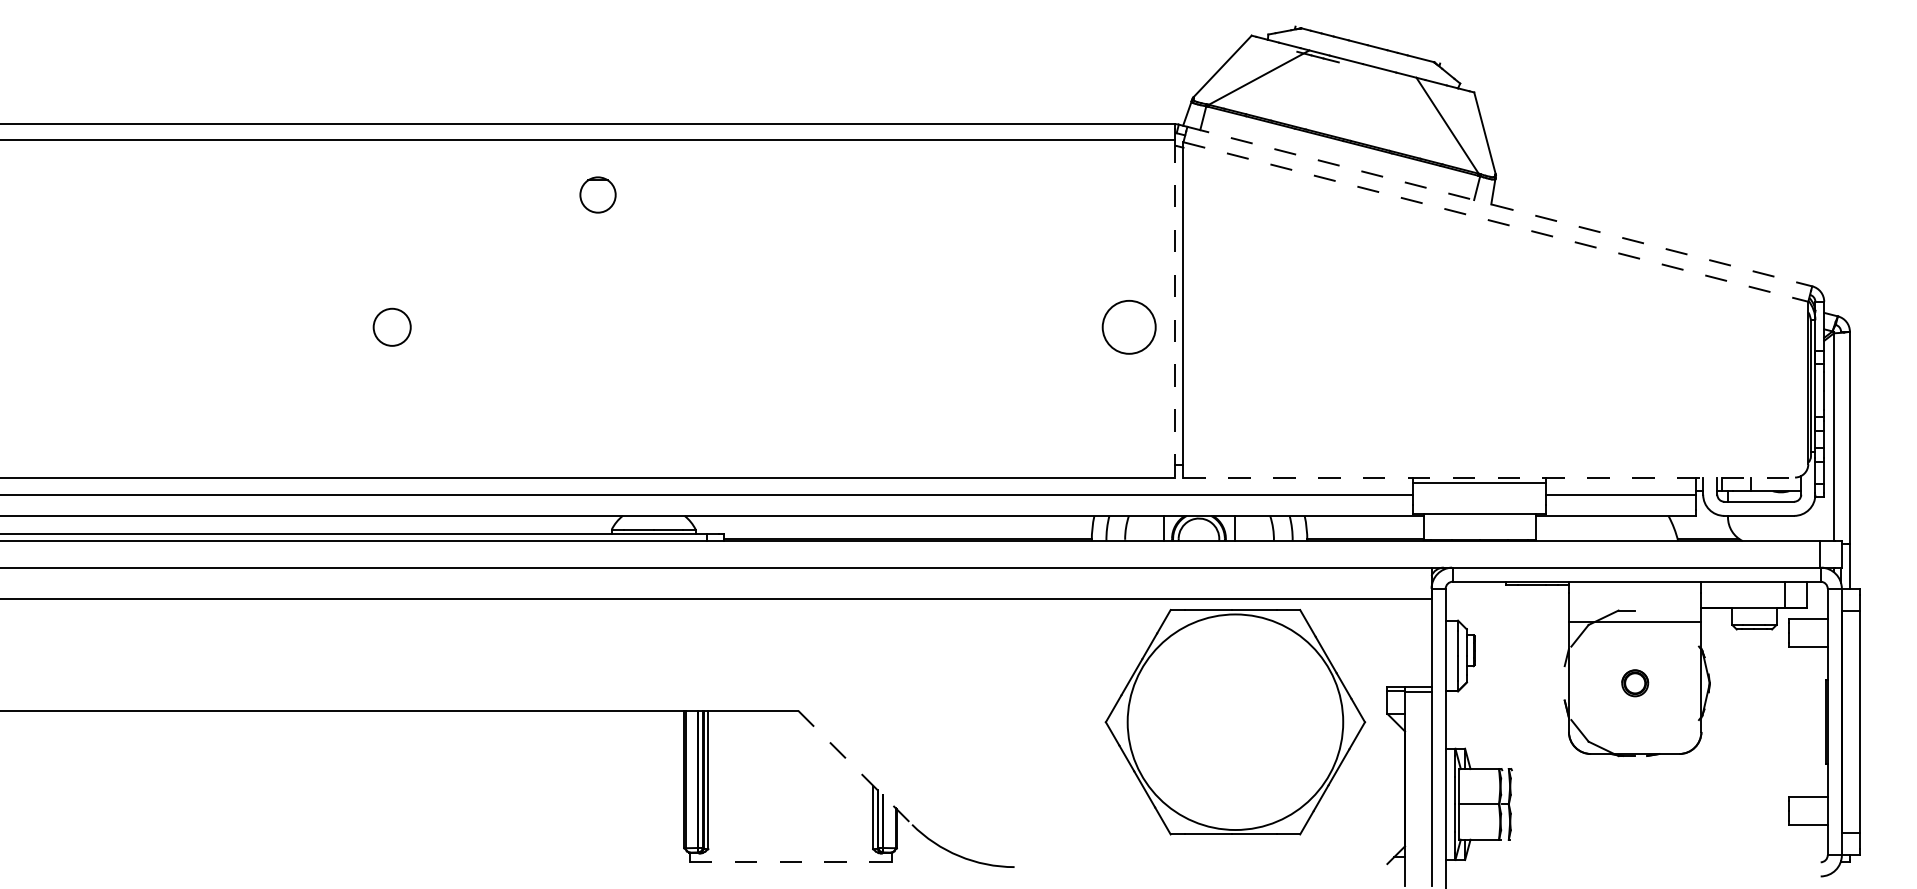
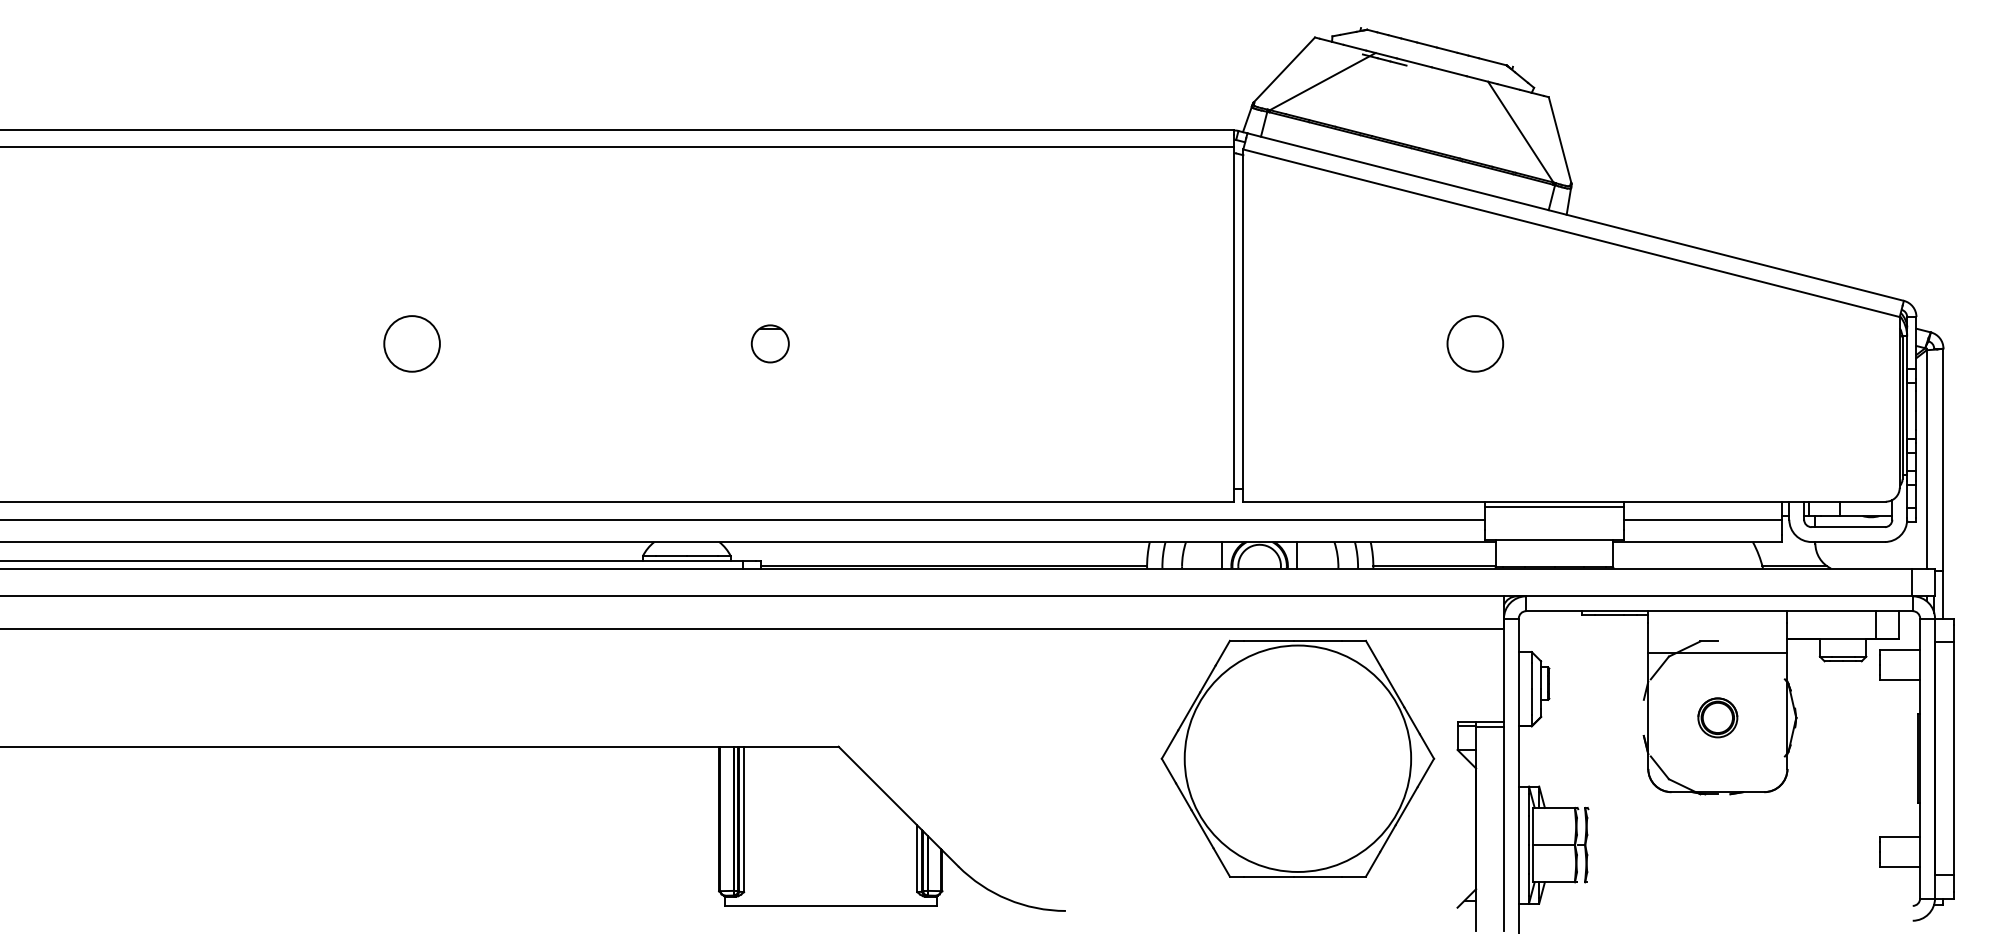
part: (597, 194) -> (769, 343), moved
line: (1499, 207) -> (1575, 217), dashed -> solid
line: (1495, 222) -> (1571, 233), dashed -> solid
line: (1175, 308) -> (1234, 324), dashed -> solid
circle: (391, 326) -> (411, 343), size x1.43
circle: (1129, 326) -> (1475, 343), moved
line: (1490, 477) -> (1565, 501), dashed -> solid
part: (1634, 682) -> (1717, 717), size x1.43
line: (855, 767) -> (898, 806), dashed -> solid
line: (791, 861) -> (831, 905), dashed -> solid

